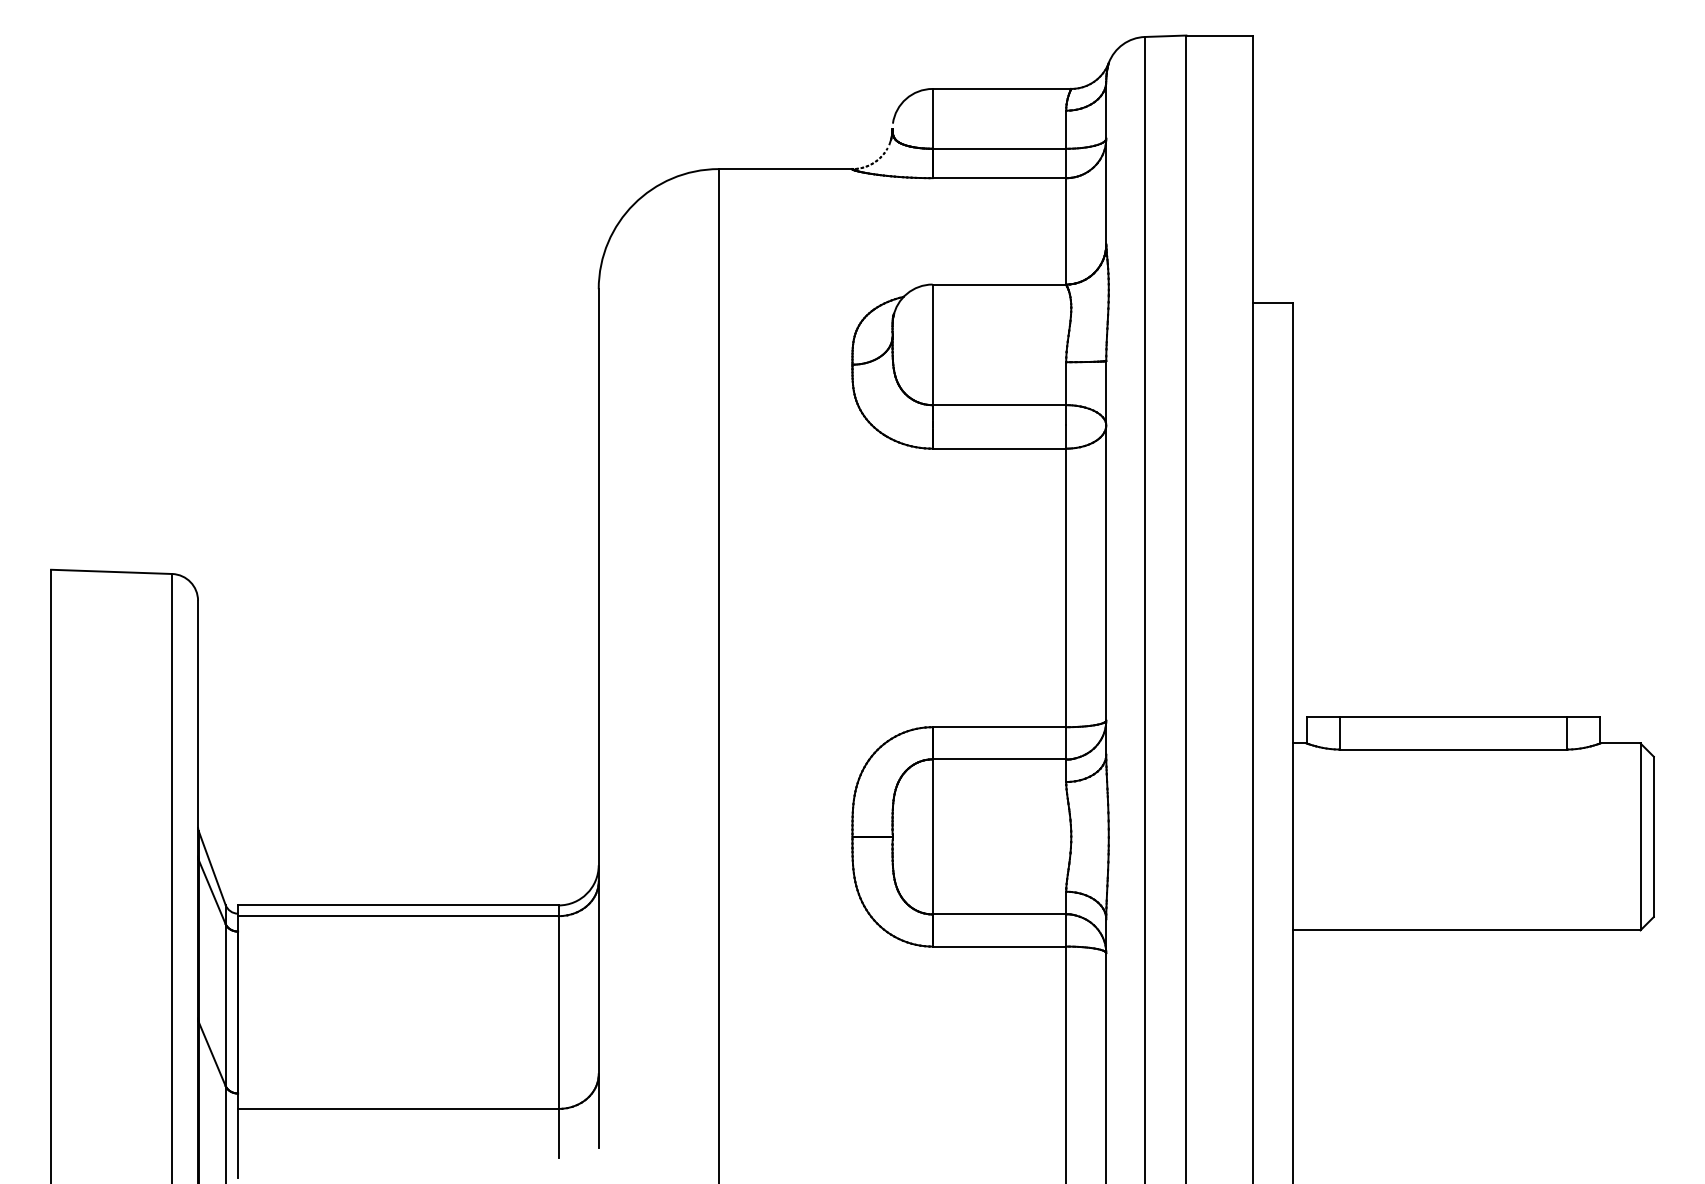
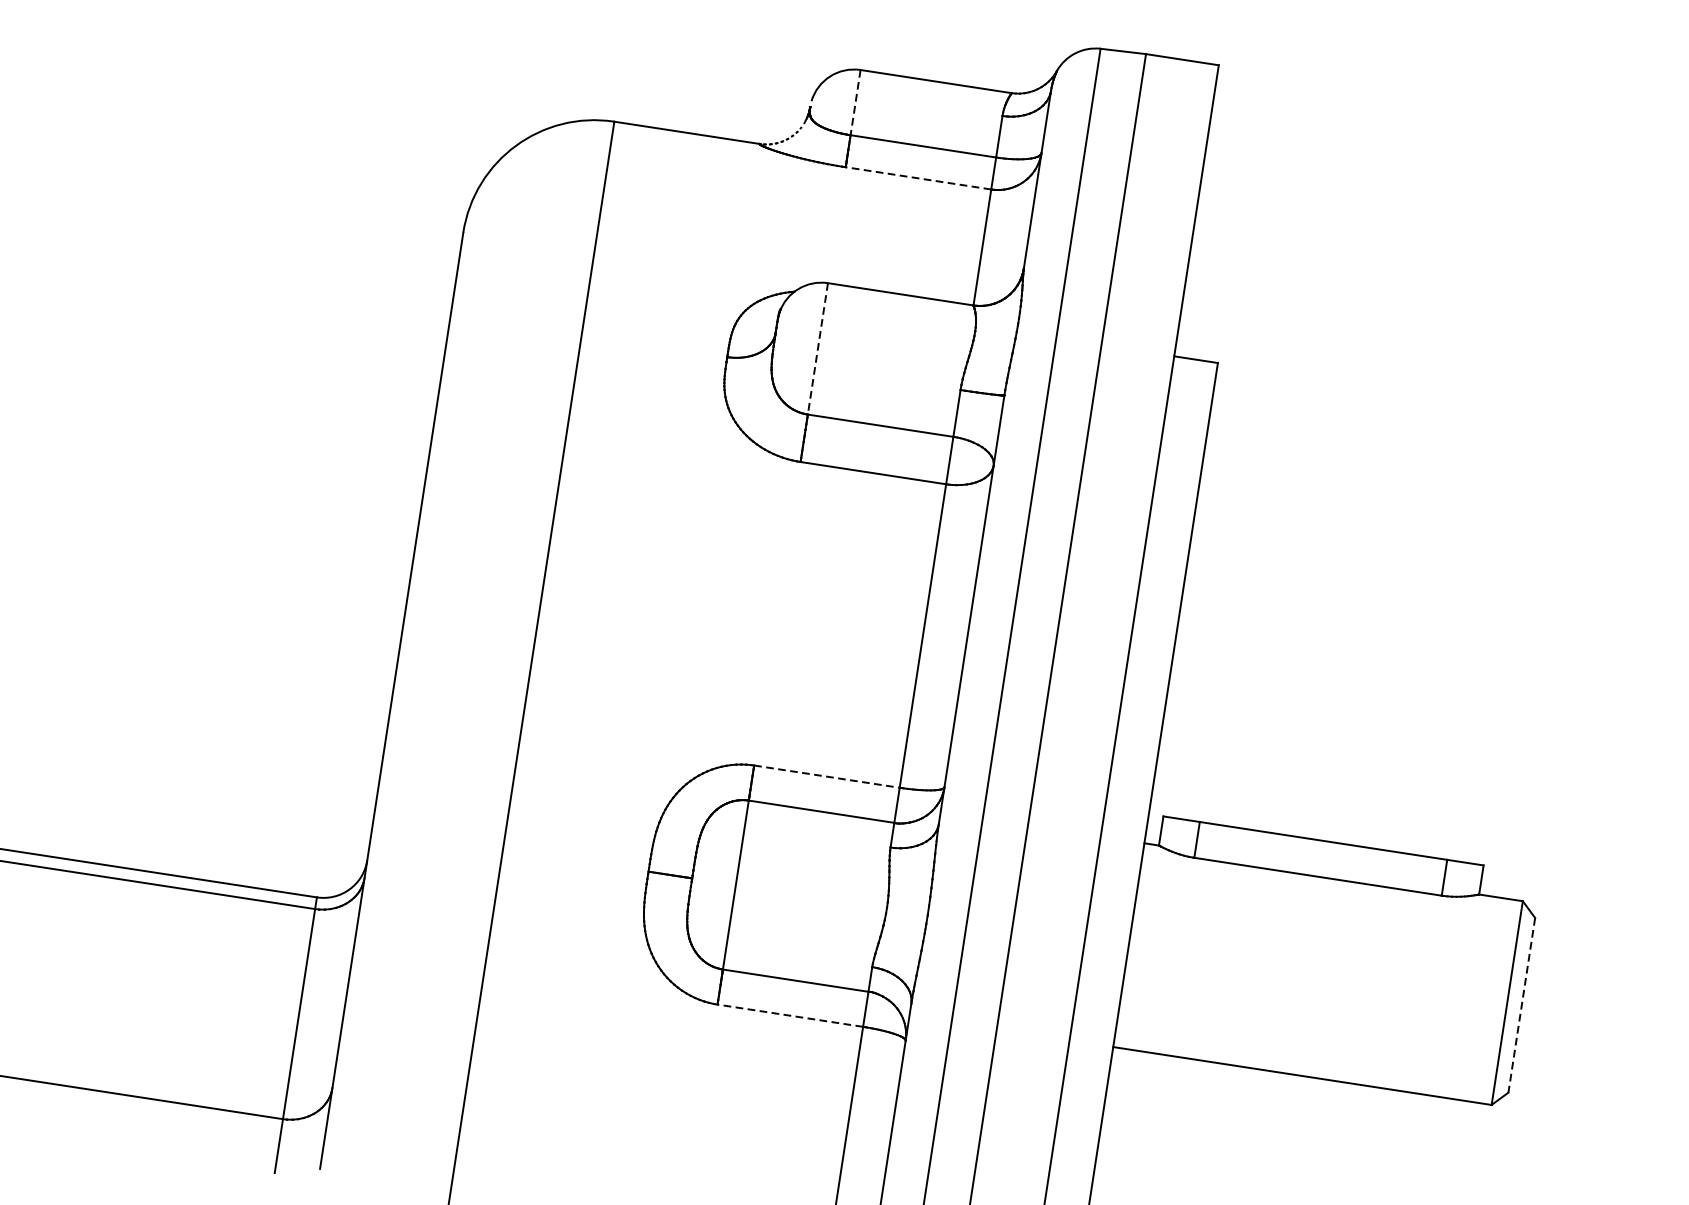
line: (932, 118) -> (855, 102), solid -> dashed
line: (999, 178) -> (918, 178), solid -> dashed
line: (932, 345) -> (817, 349), solid -> dashed
line: (999, 727) -> (826, 776), solid -> dashed
line: (1653, 837) -> (1521, 1005), solid -> dashed
line: (999, 946) -> (790, 1015), solid -> dashed

